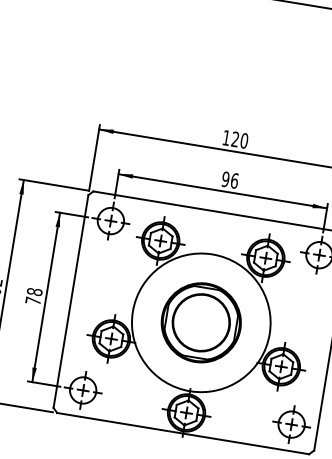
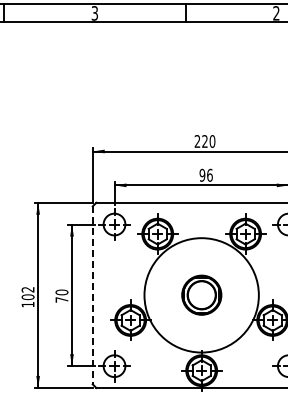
text: (225, 137) -> (196, 141), 120 -> 220
text: (34, 291) -> (61, 292), 78 -> 70
line: (70, 301) -> (92, 295), solid -> dashed
part: (201, 321) -> (201, 294), size x0.6

